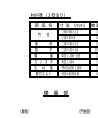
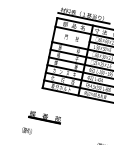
part: (55, 93) -> (44, 117), moved

